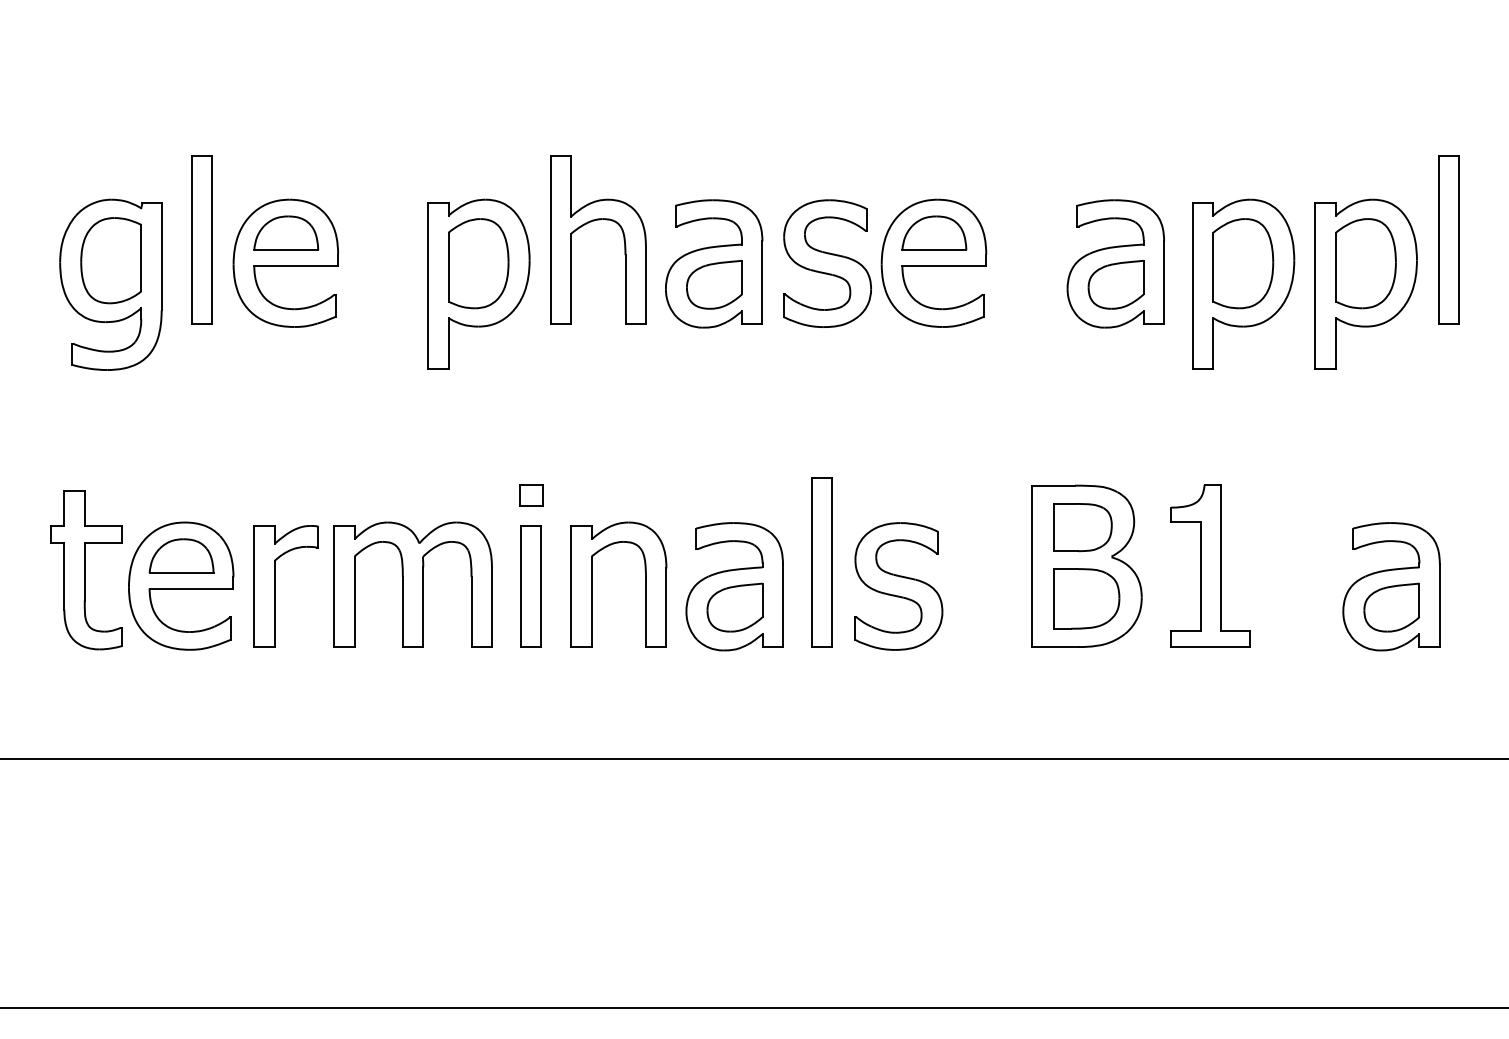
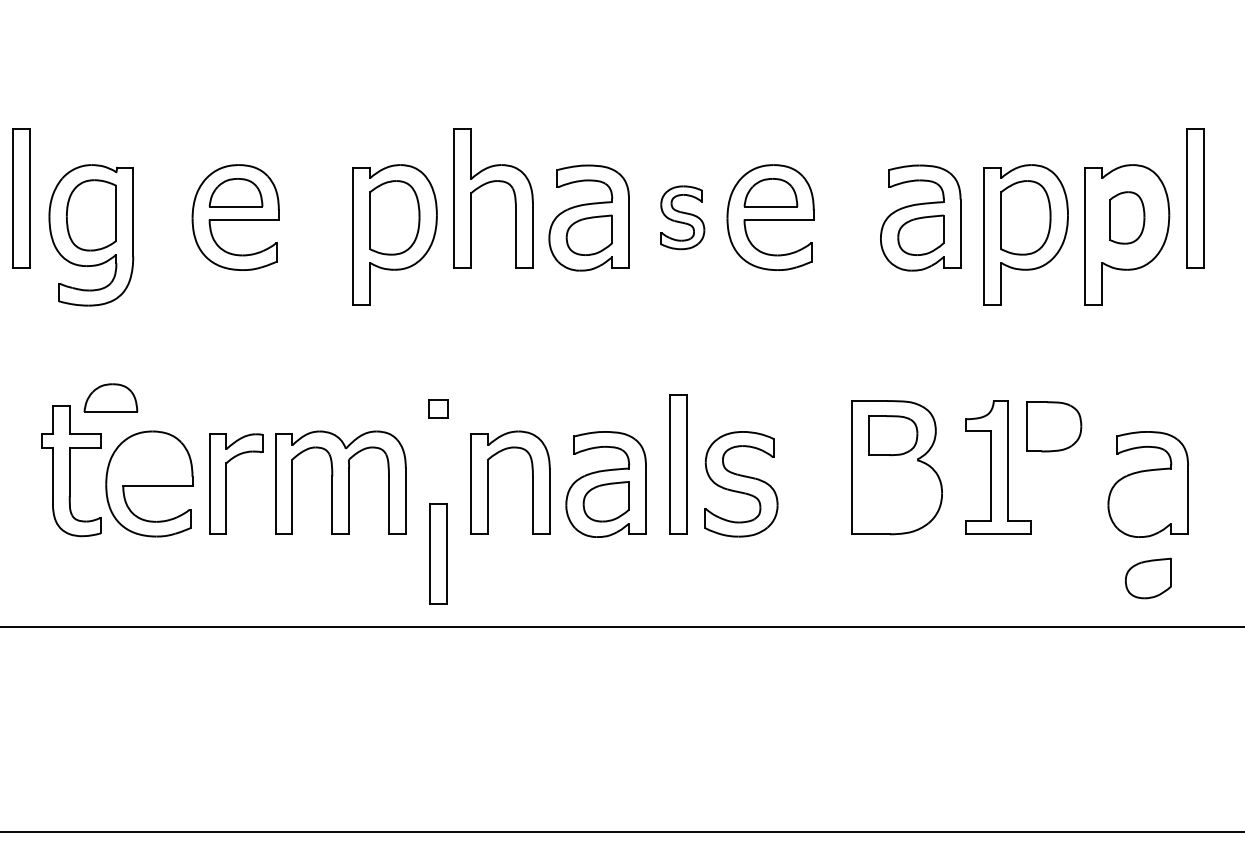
part: (201, 239) -> (20, 197), moved
part: (827, 263) -> (682, 217), size x0.6
part: (1365, 263) -> (1126, 217), size x0.7
part: (181, 555) -> (110, 397), moved
part: (530, 586) -> (437, 553), moved
part: (1086, 598) -> (1054, 426), moved
part: (1391, 607) -> (1148, 578), moved

